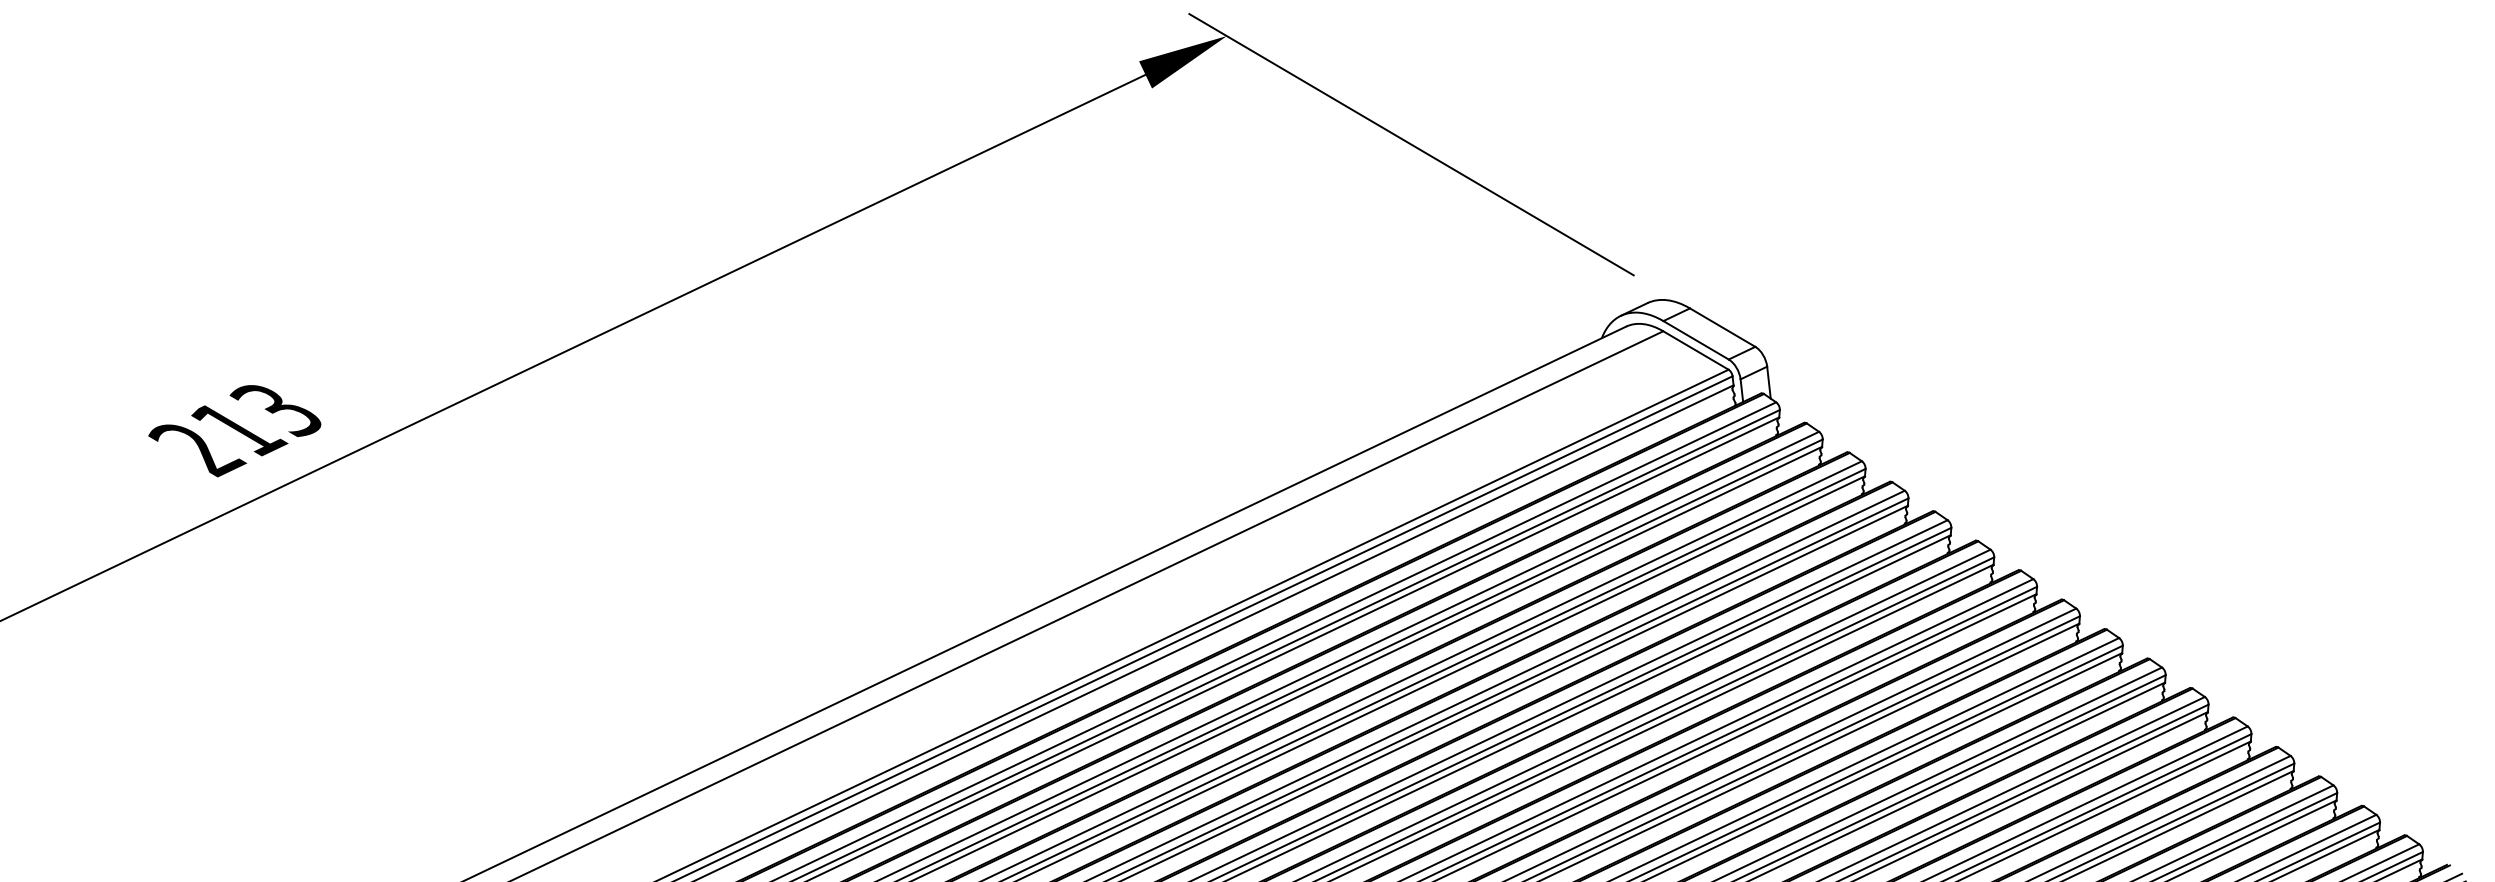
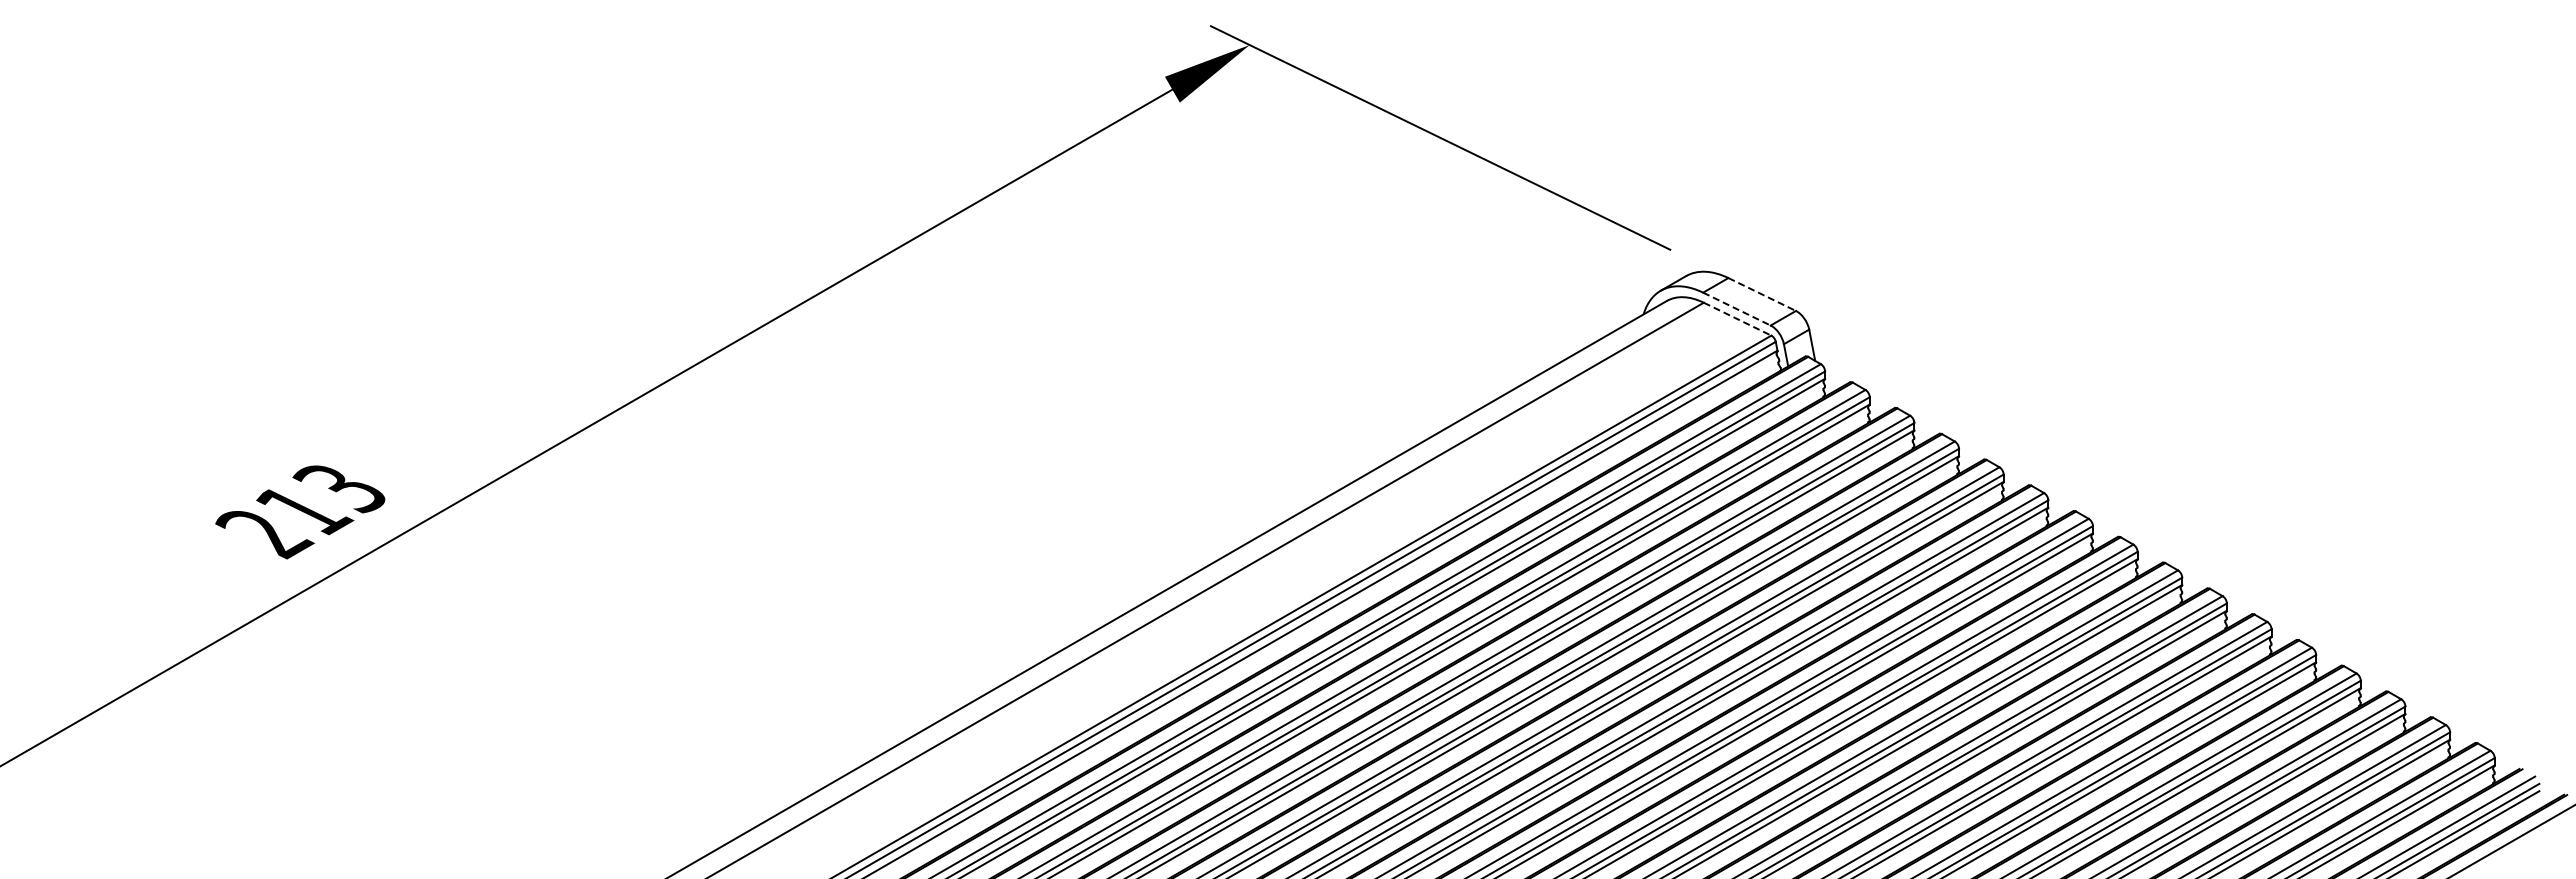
line: (1722, 327) -> (1762, 294), solid -> dashed
line: (1695, 340) -> (1736, 309), solid -> dashed
line: (1695, 350) -> (1737, 319), solid -> dashed

